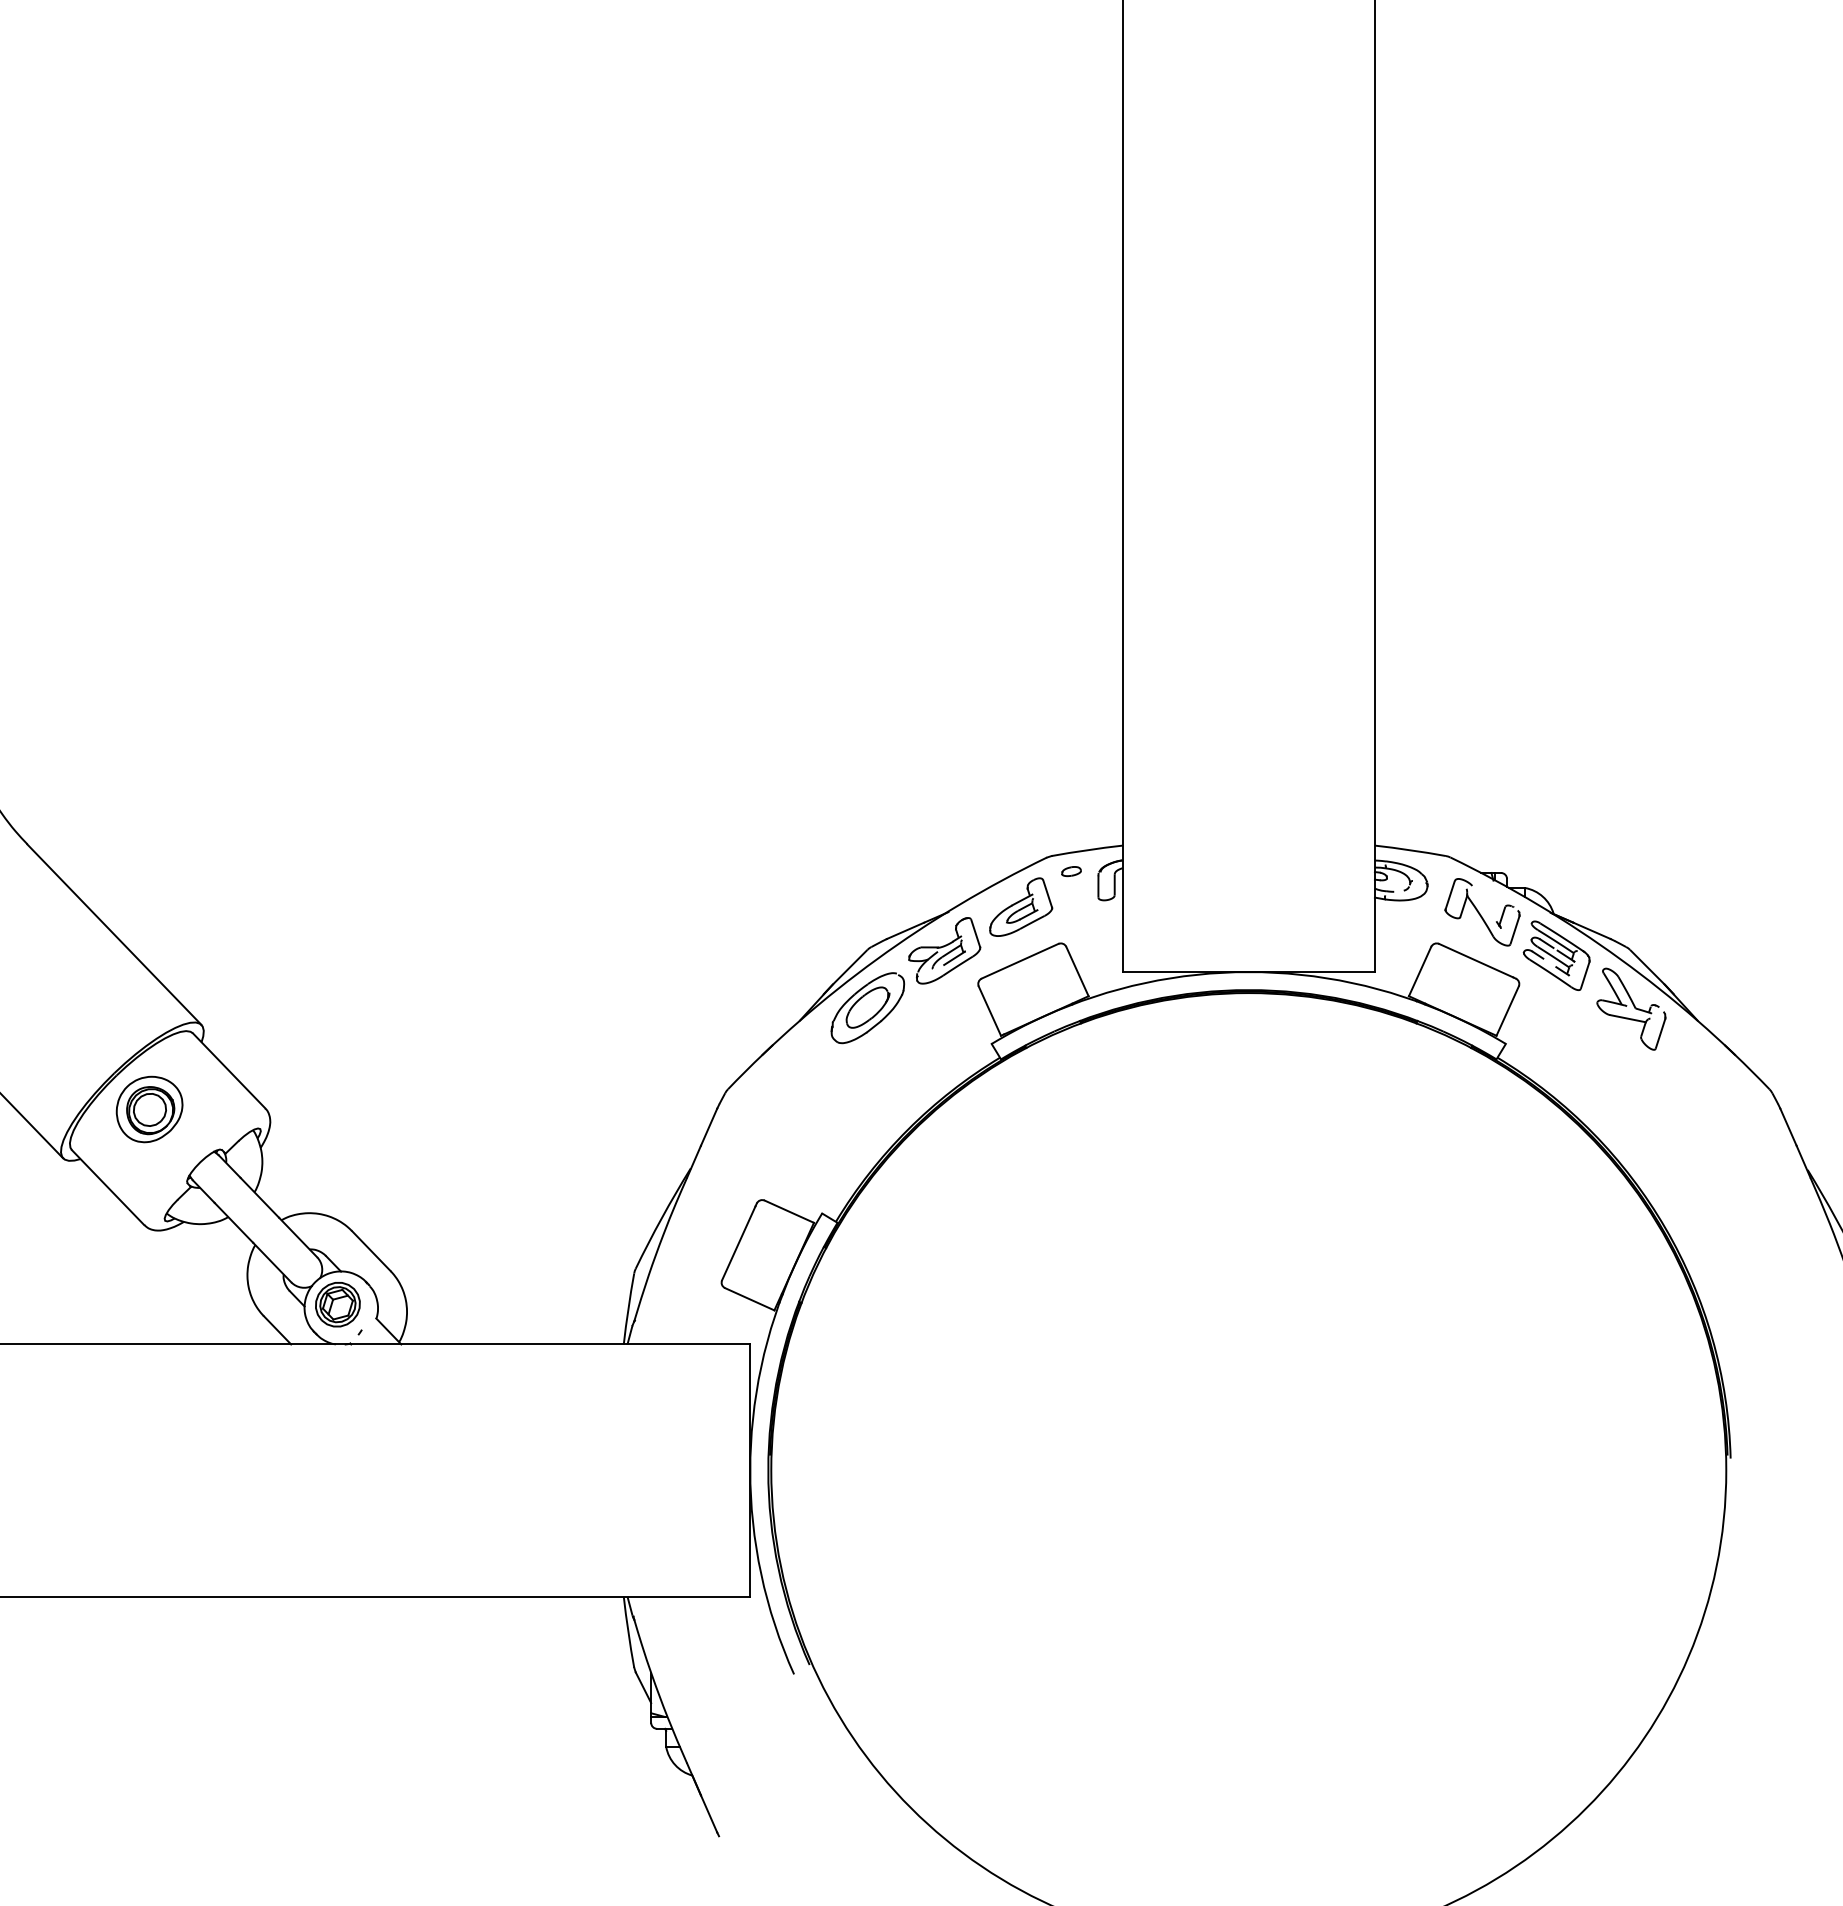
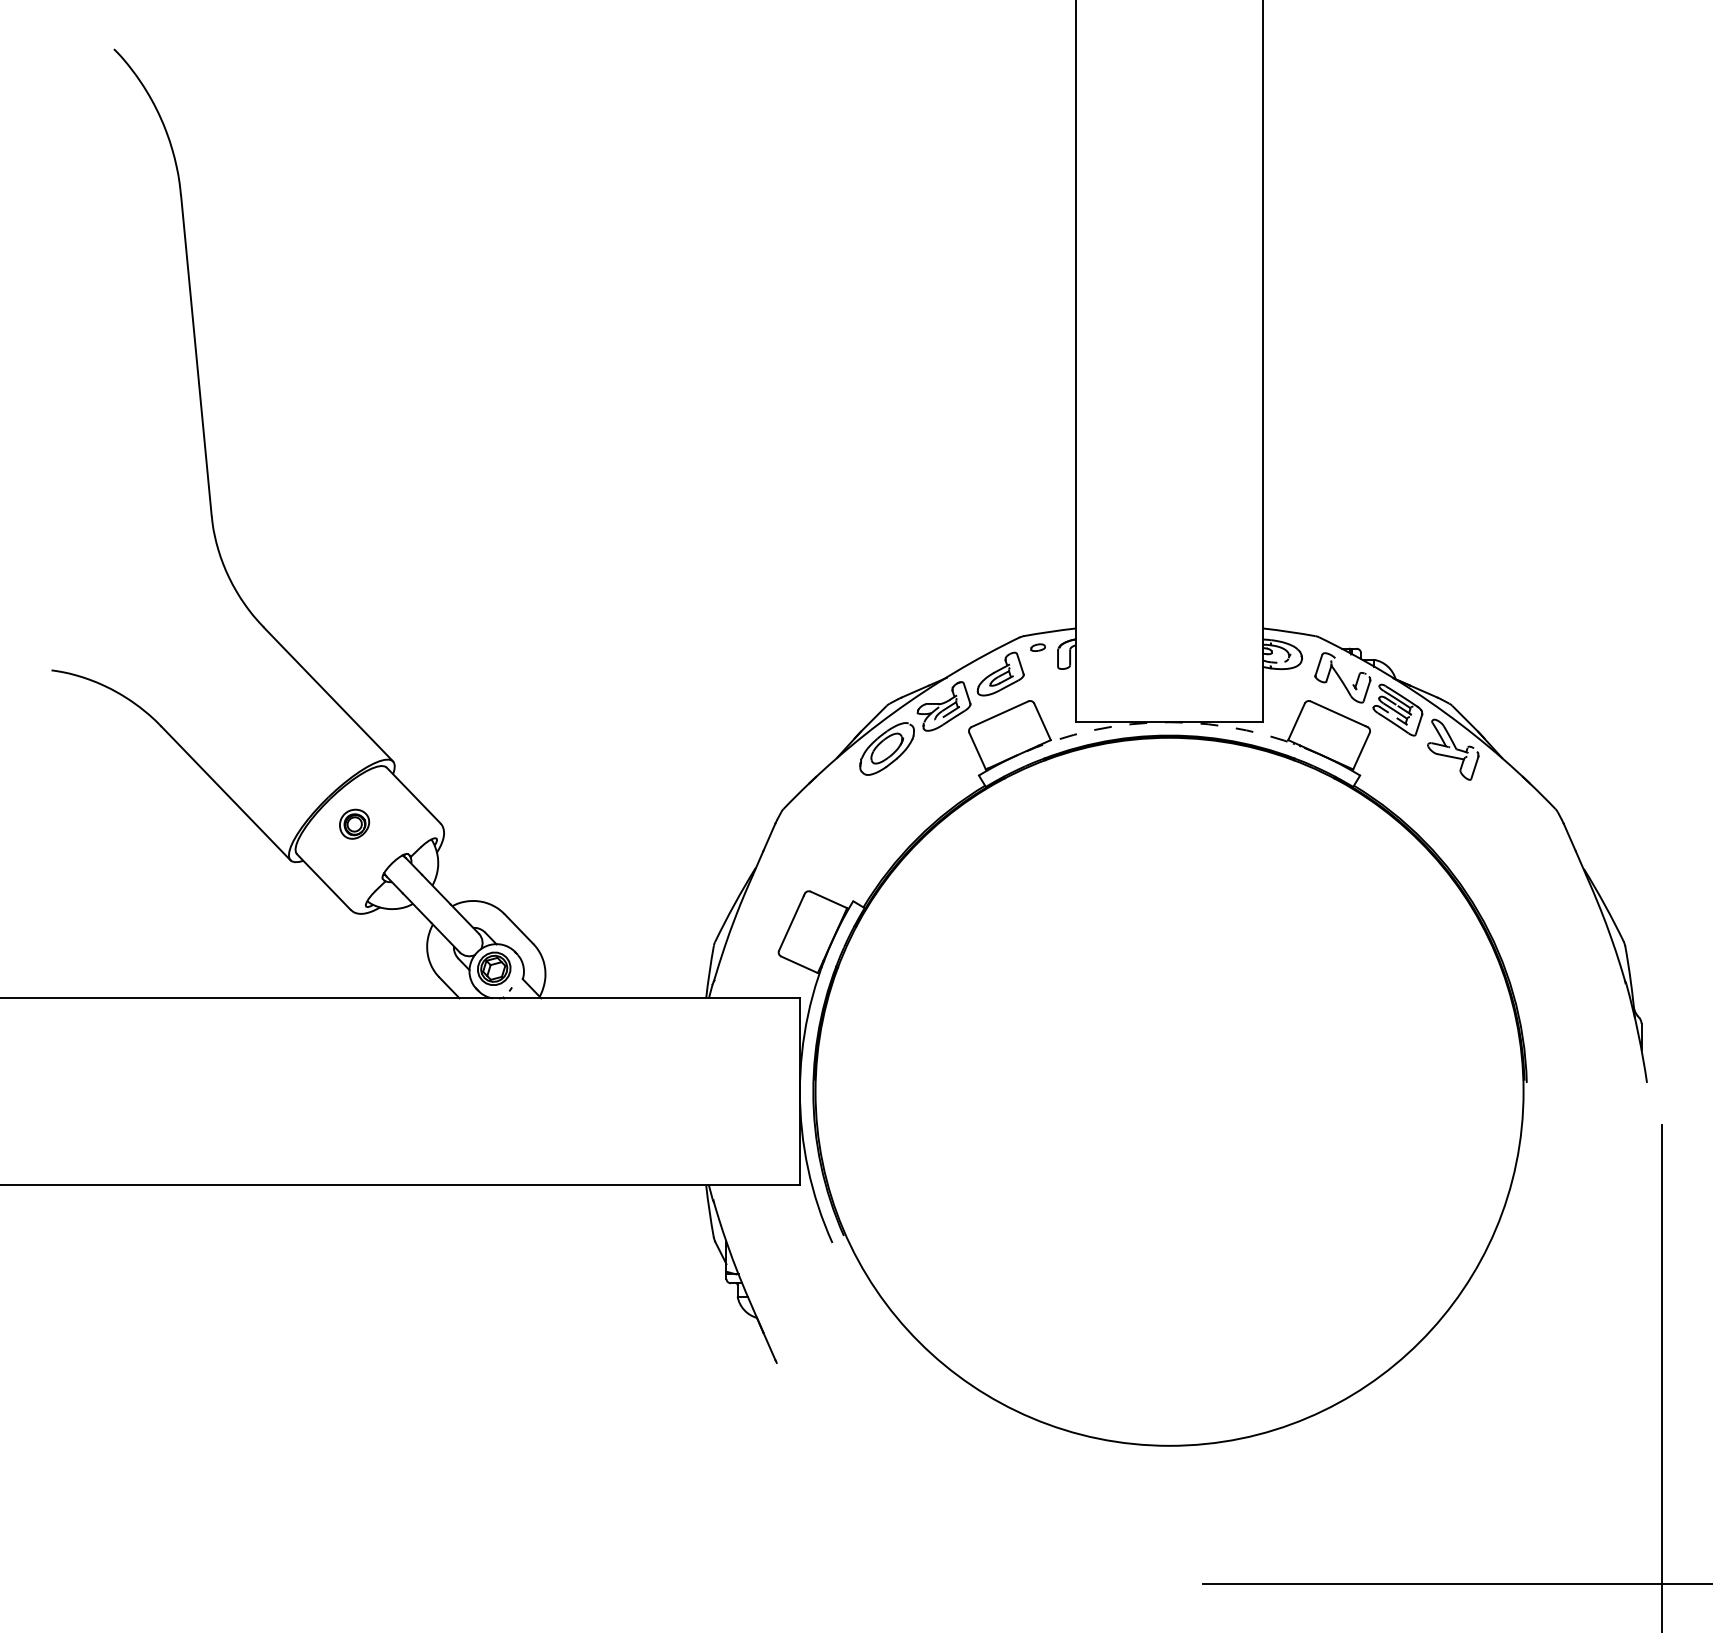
arc: (1248, 972) -> (1169, 722), solid -> dashed
part: (149, 1110) -> (354, 824), size x0.6

